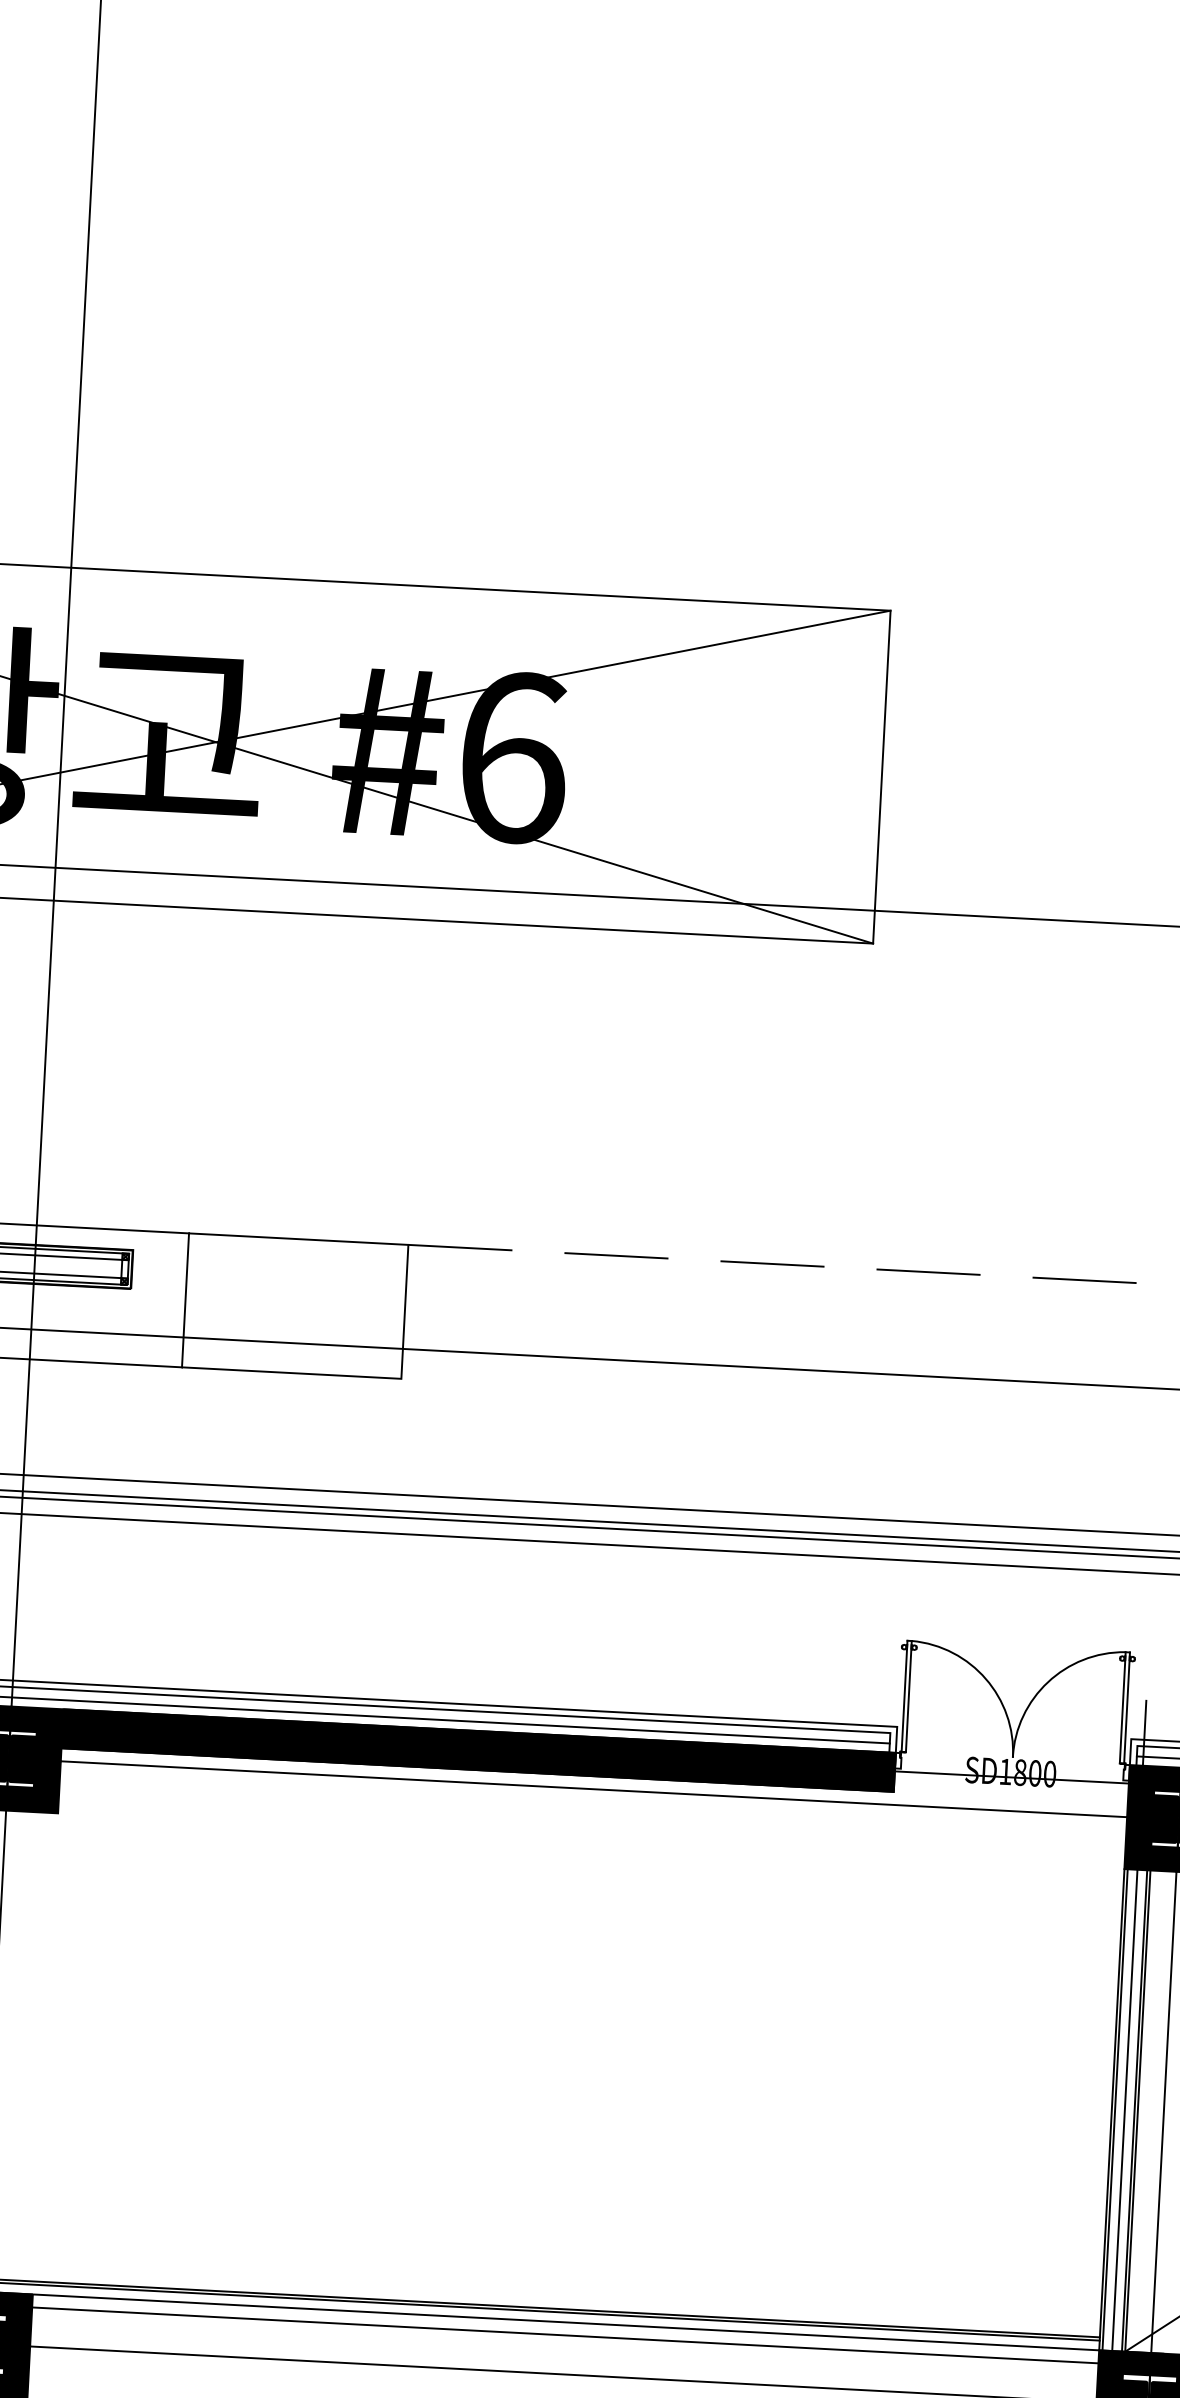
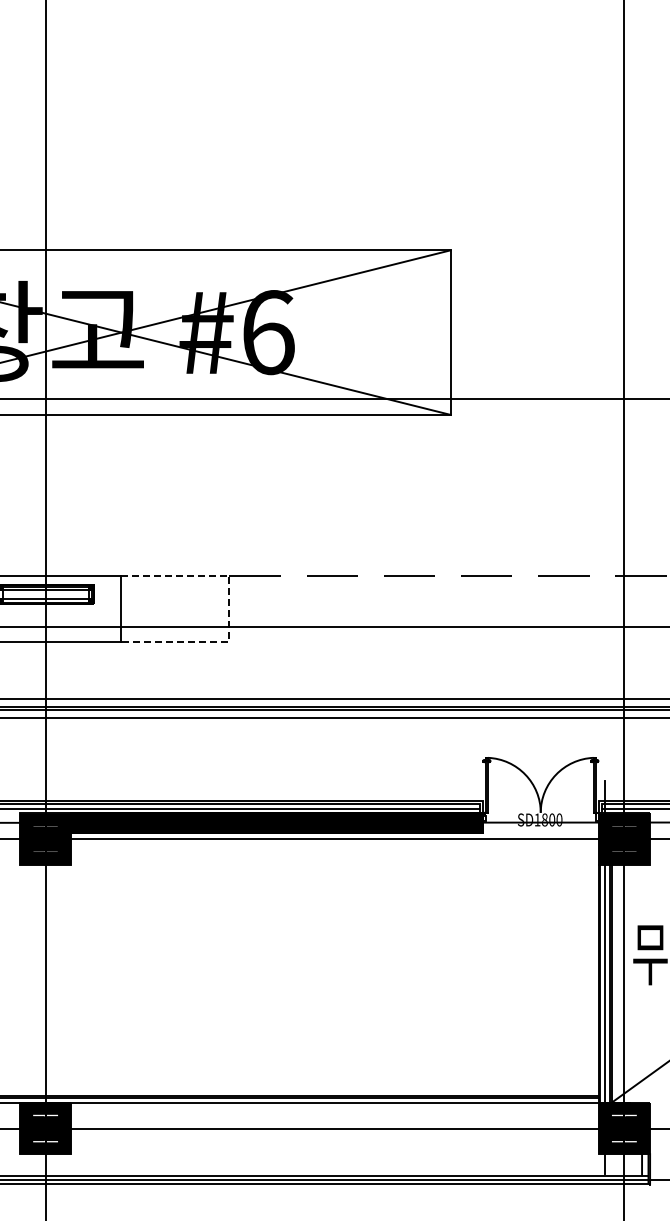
line: (405, 1313) -> (229, 609), solid -> dashed
line: (564, 2335) -> (334, 1109), removed

